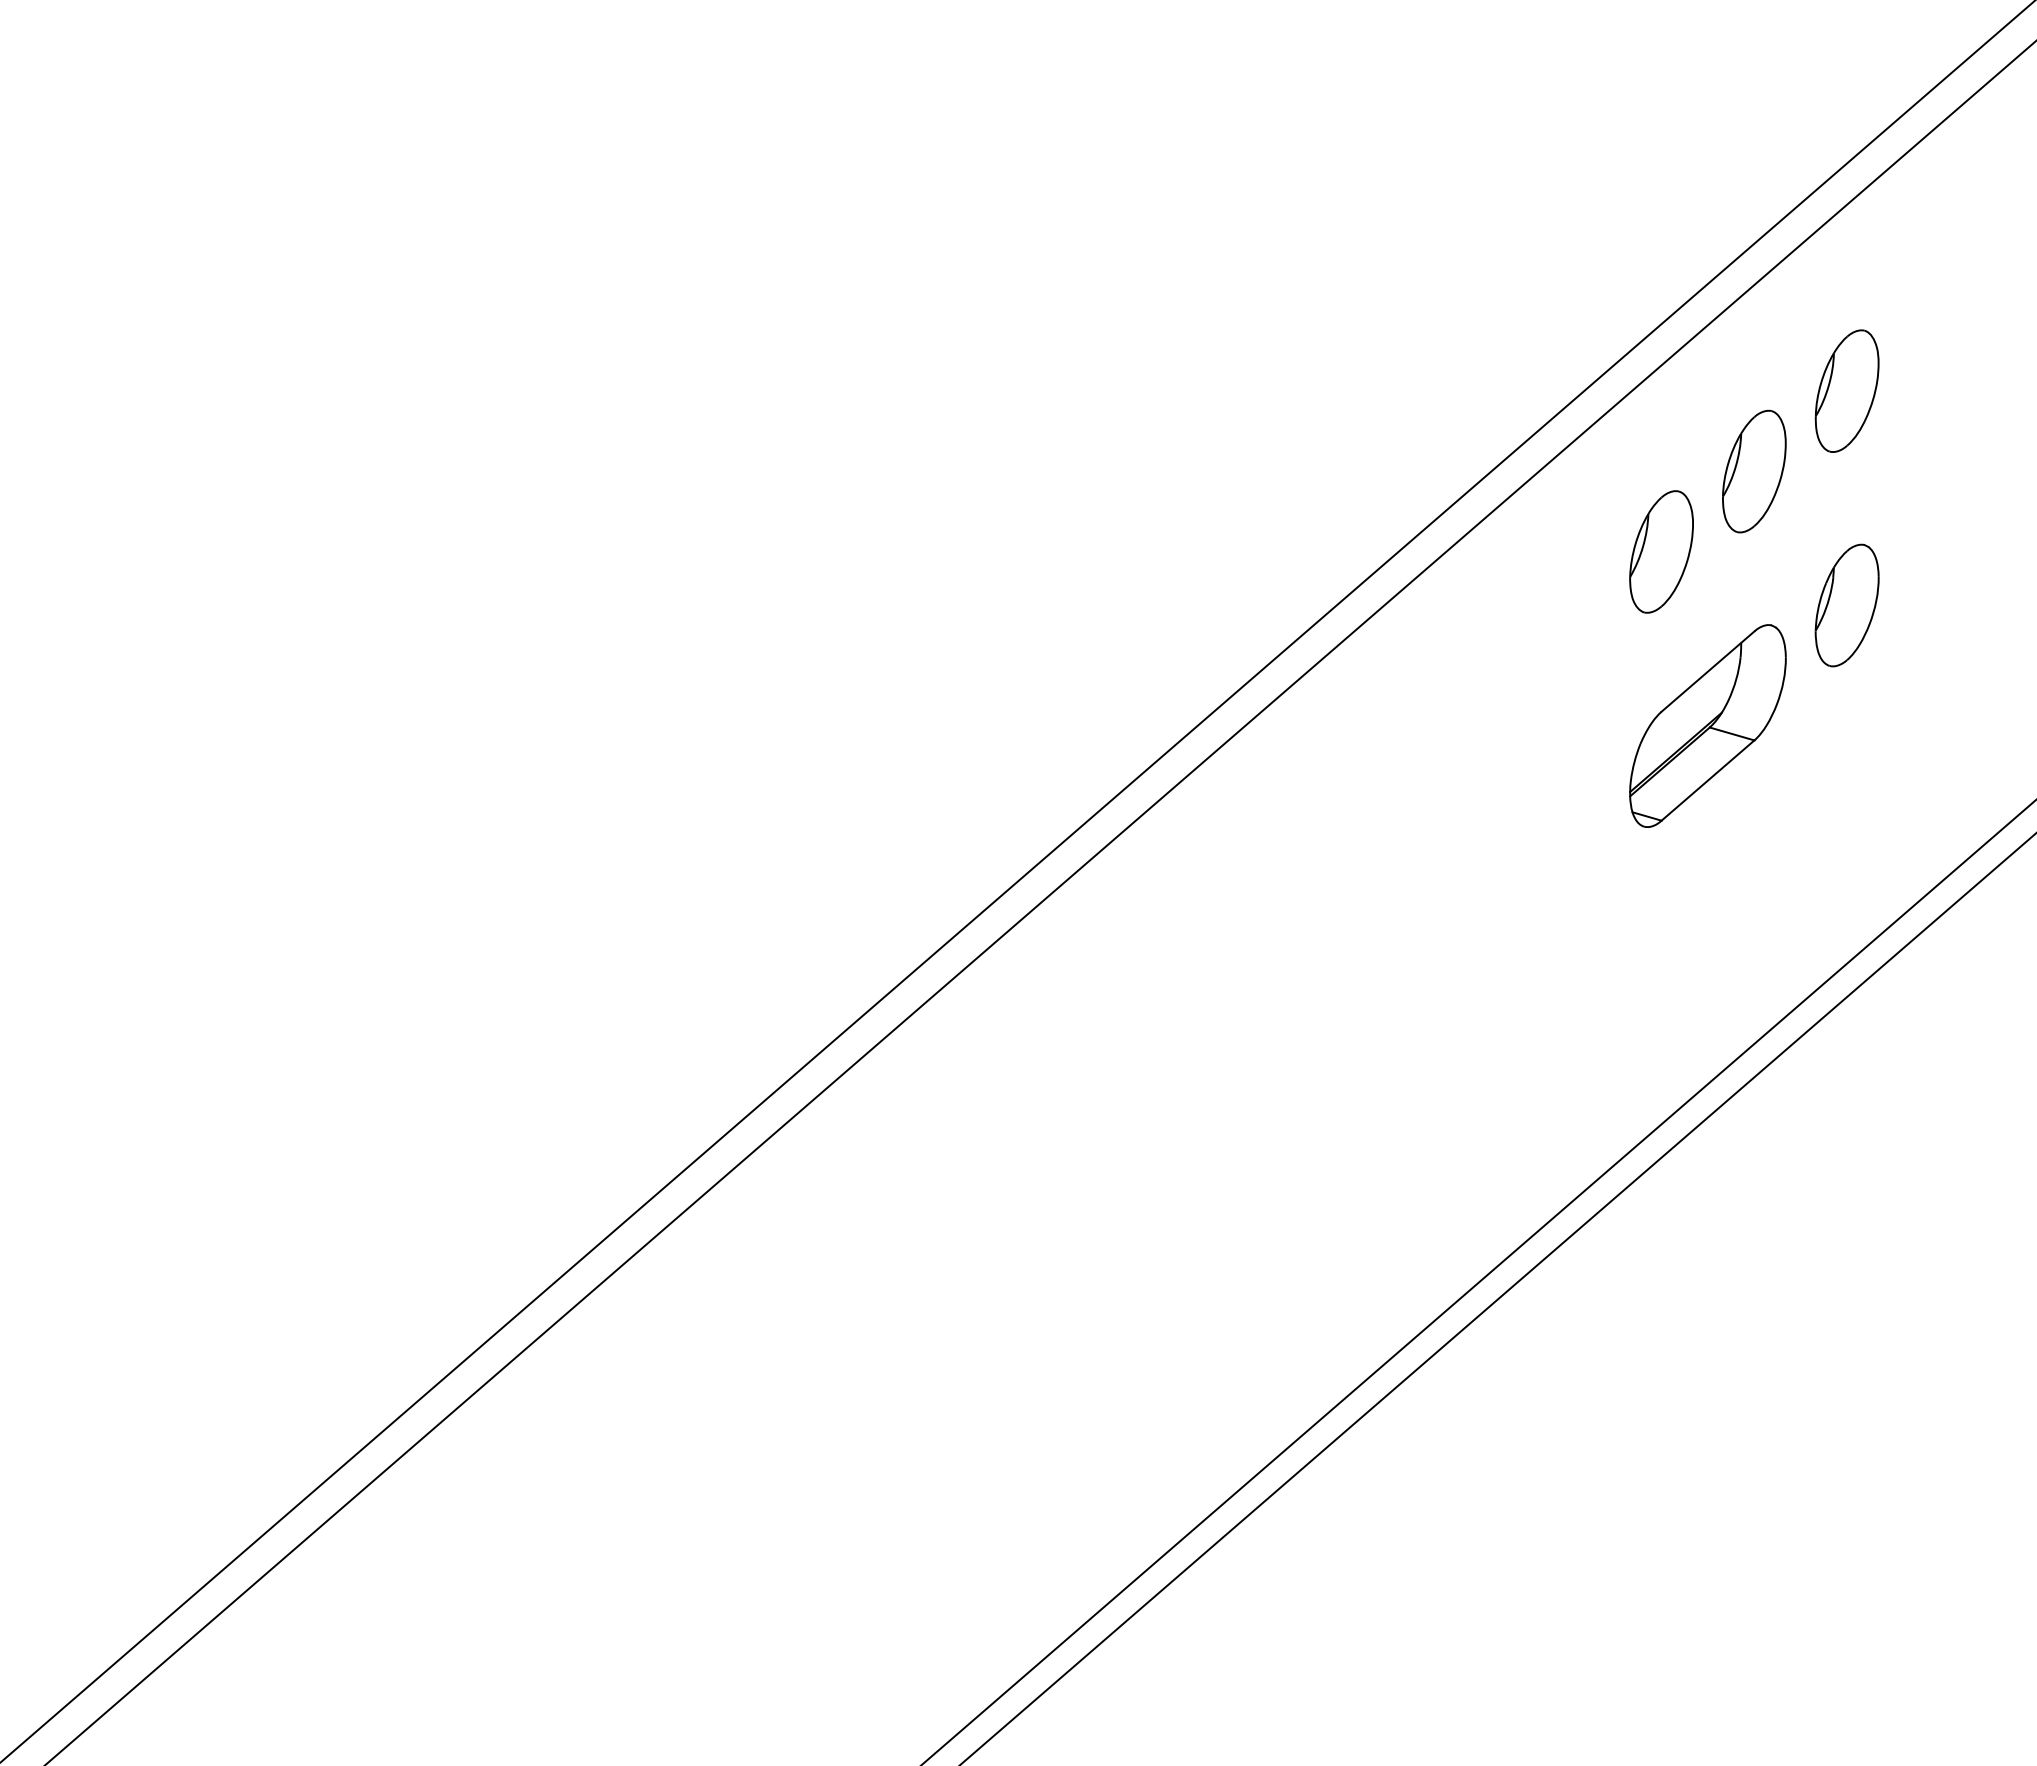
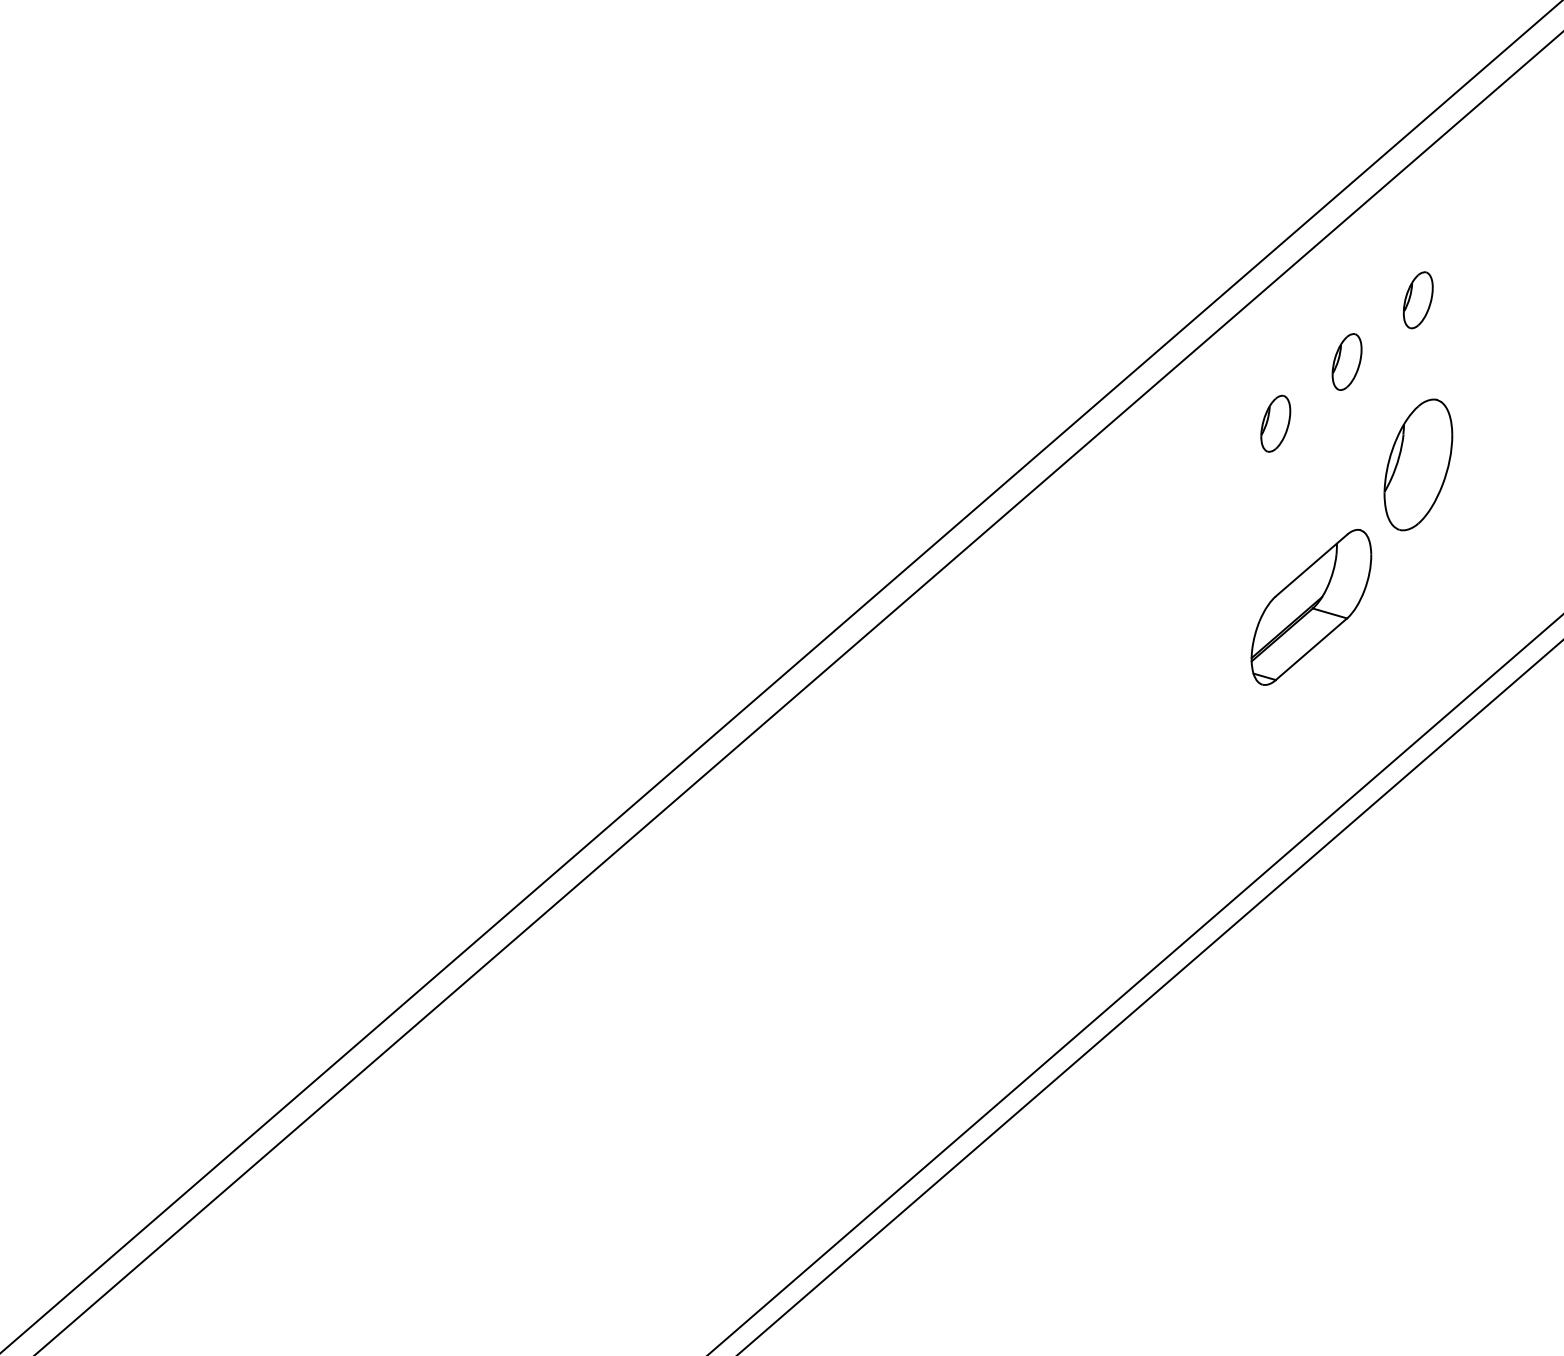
part: (1846, 390) -> (1417, 299), size x0.6
part: (1754, 471) -> (1347, 362), size x0.6
part: (1661, 551) -> (1275, 423), size x0.6
part: (1846, 605) -> (1417, 464), size x1.4
part: (1707, 725) -> (1311, 606), moved

